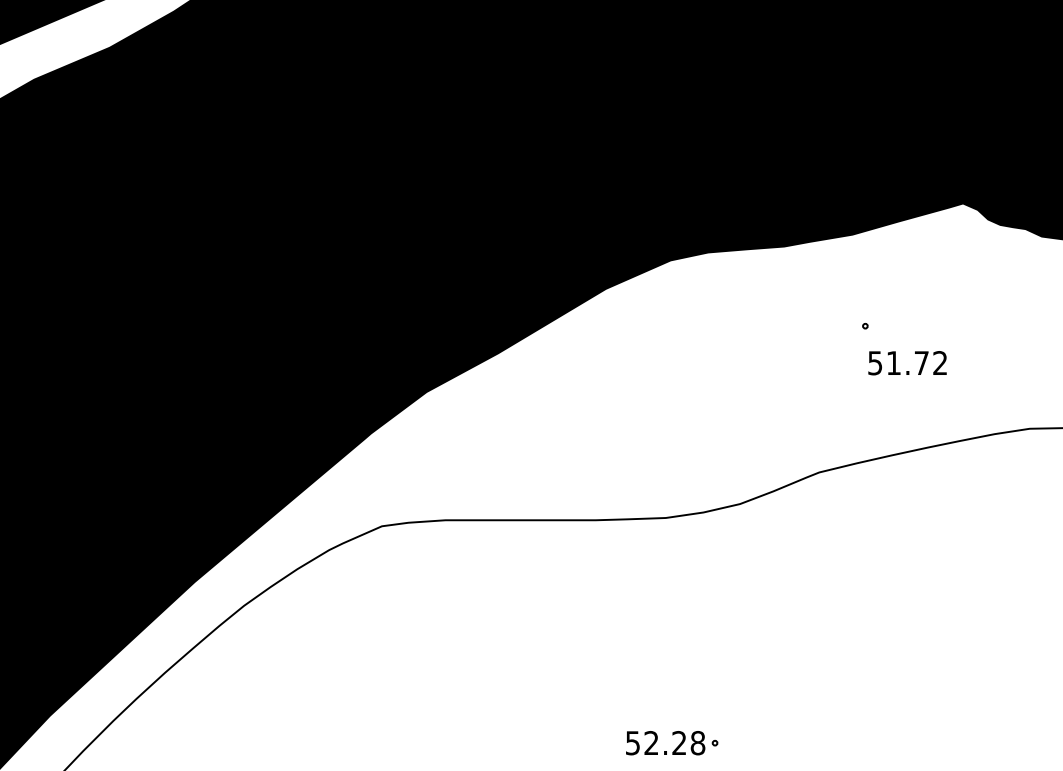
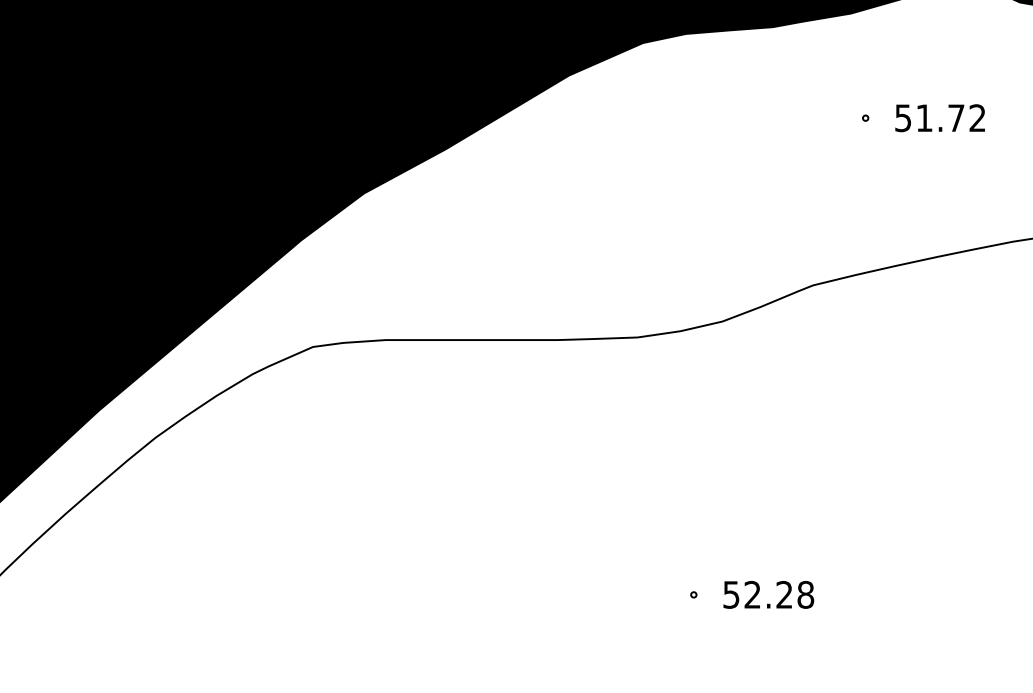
text: (907, 363) -> (940, 118), moved
text: (665, 743) -> (768, 595), moved

